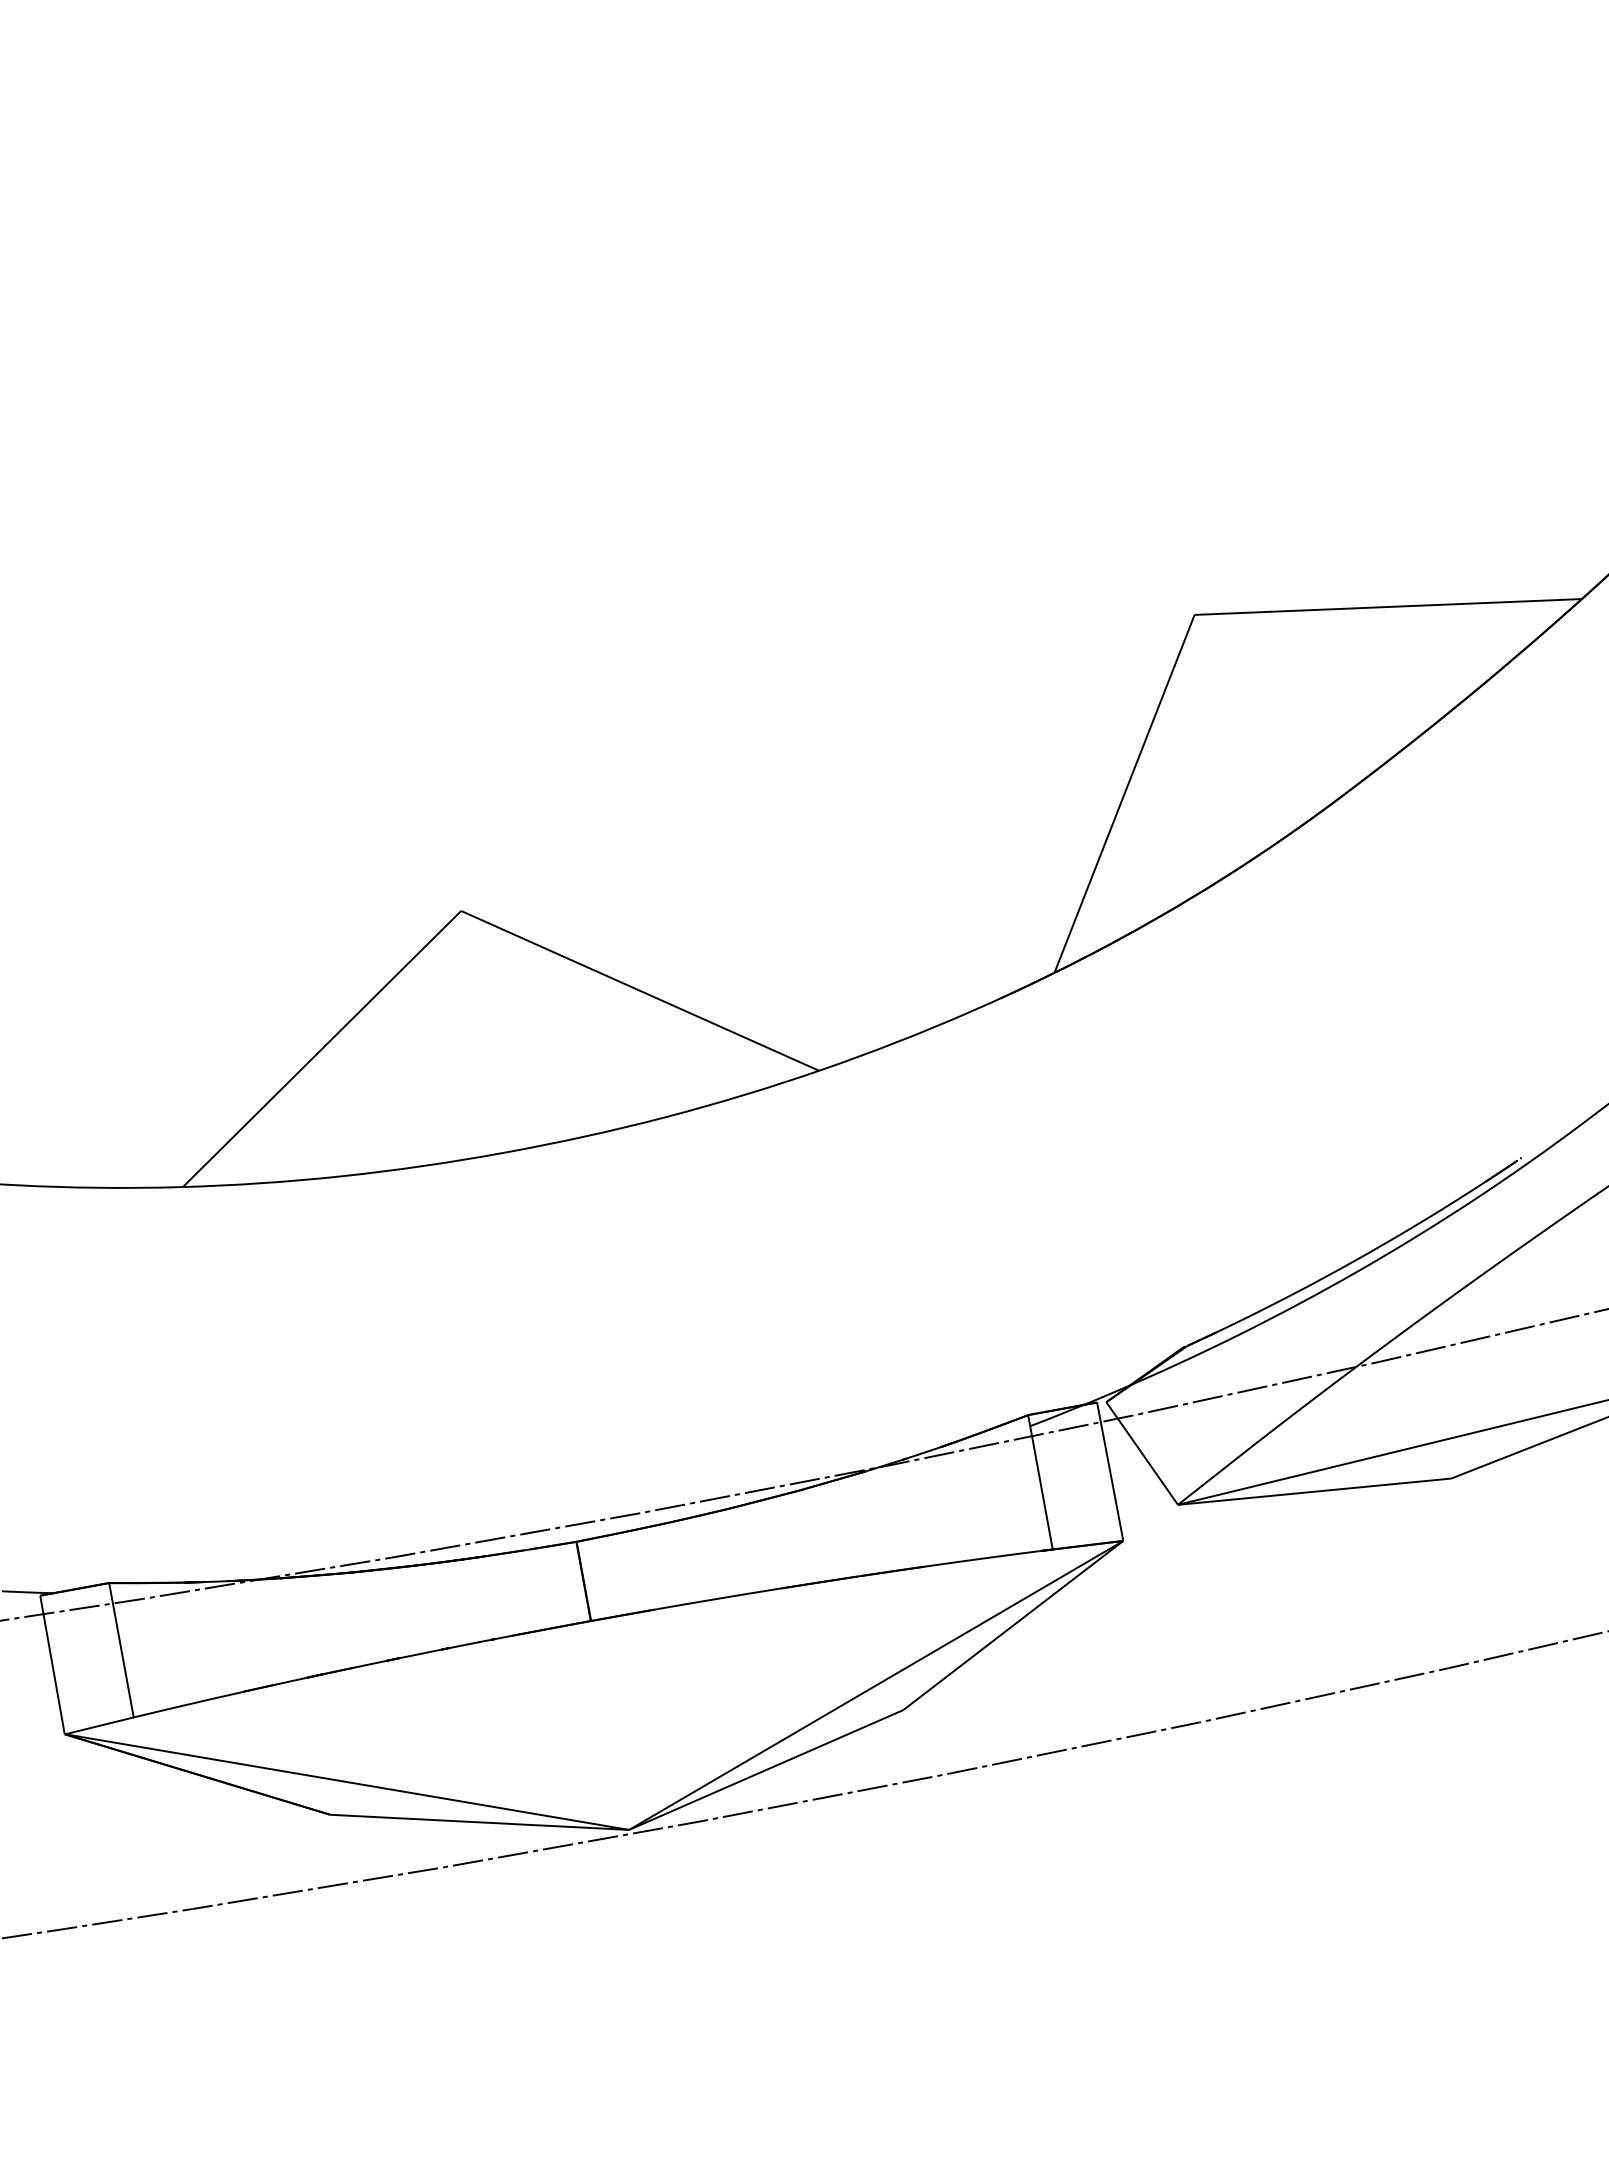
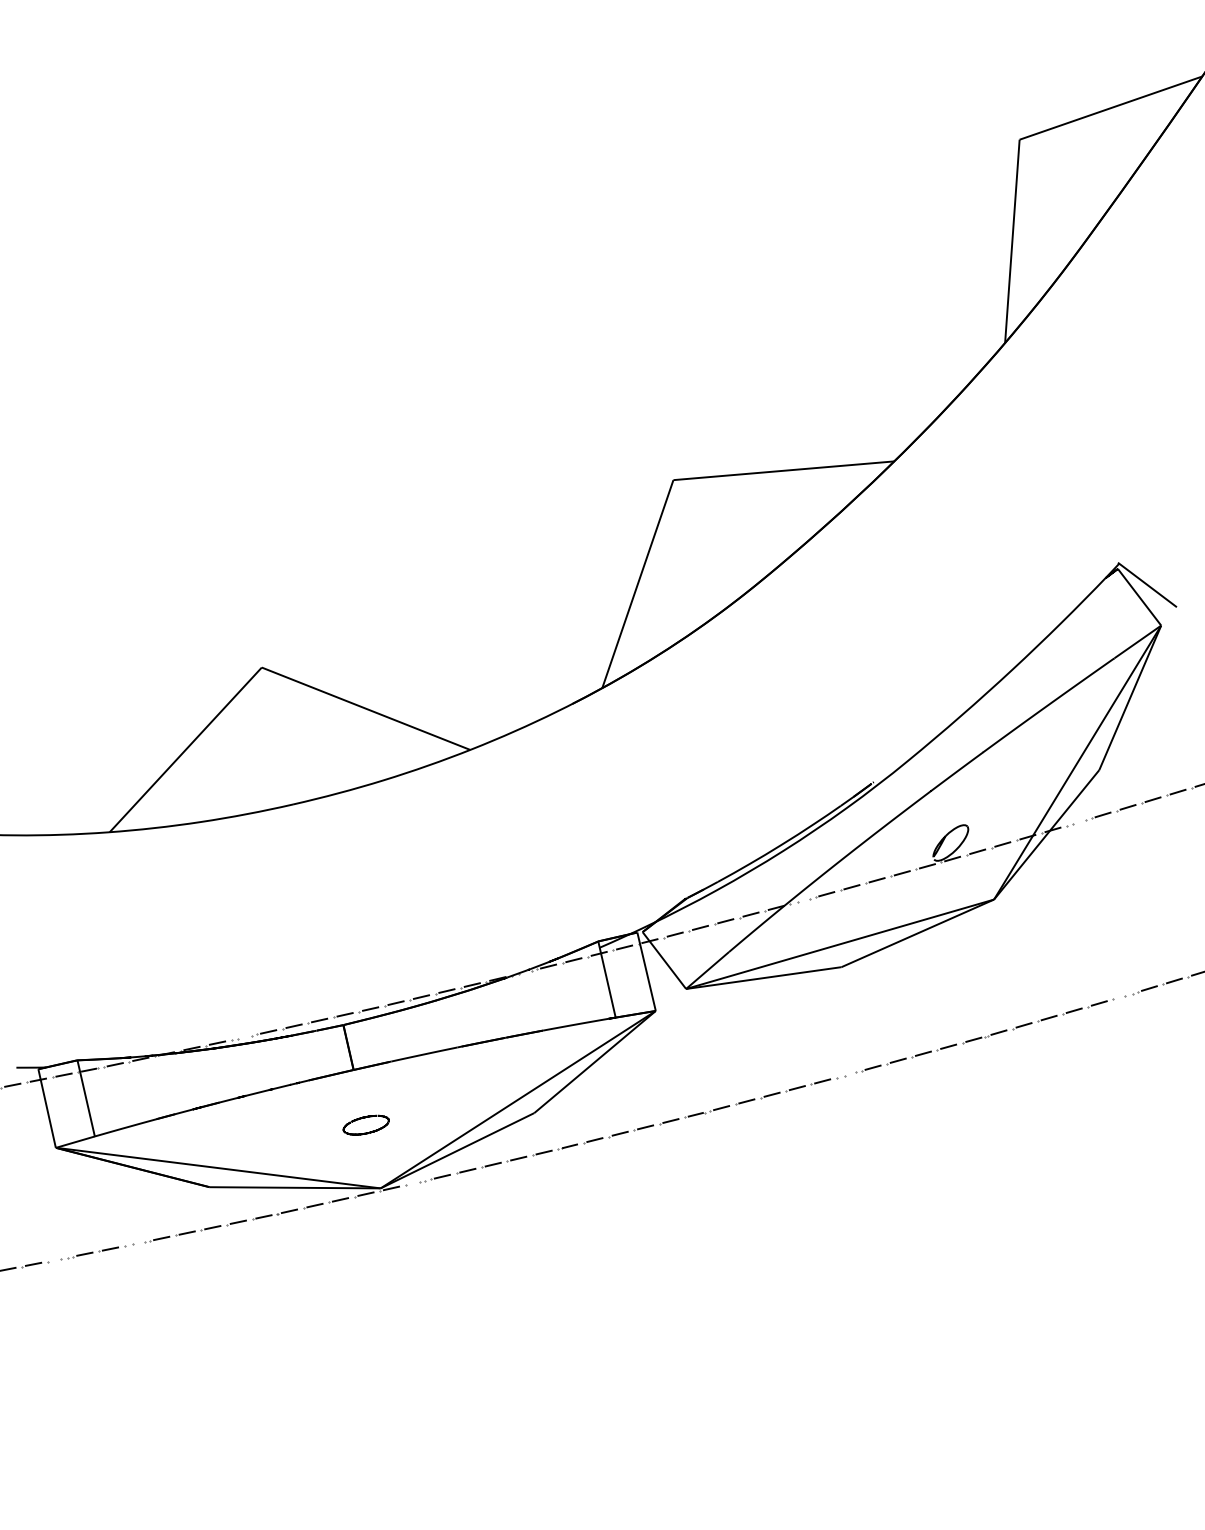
part: (607, 1717) -> (365, 1124), added

